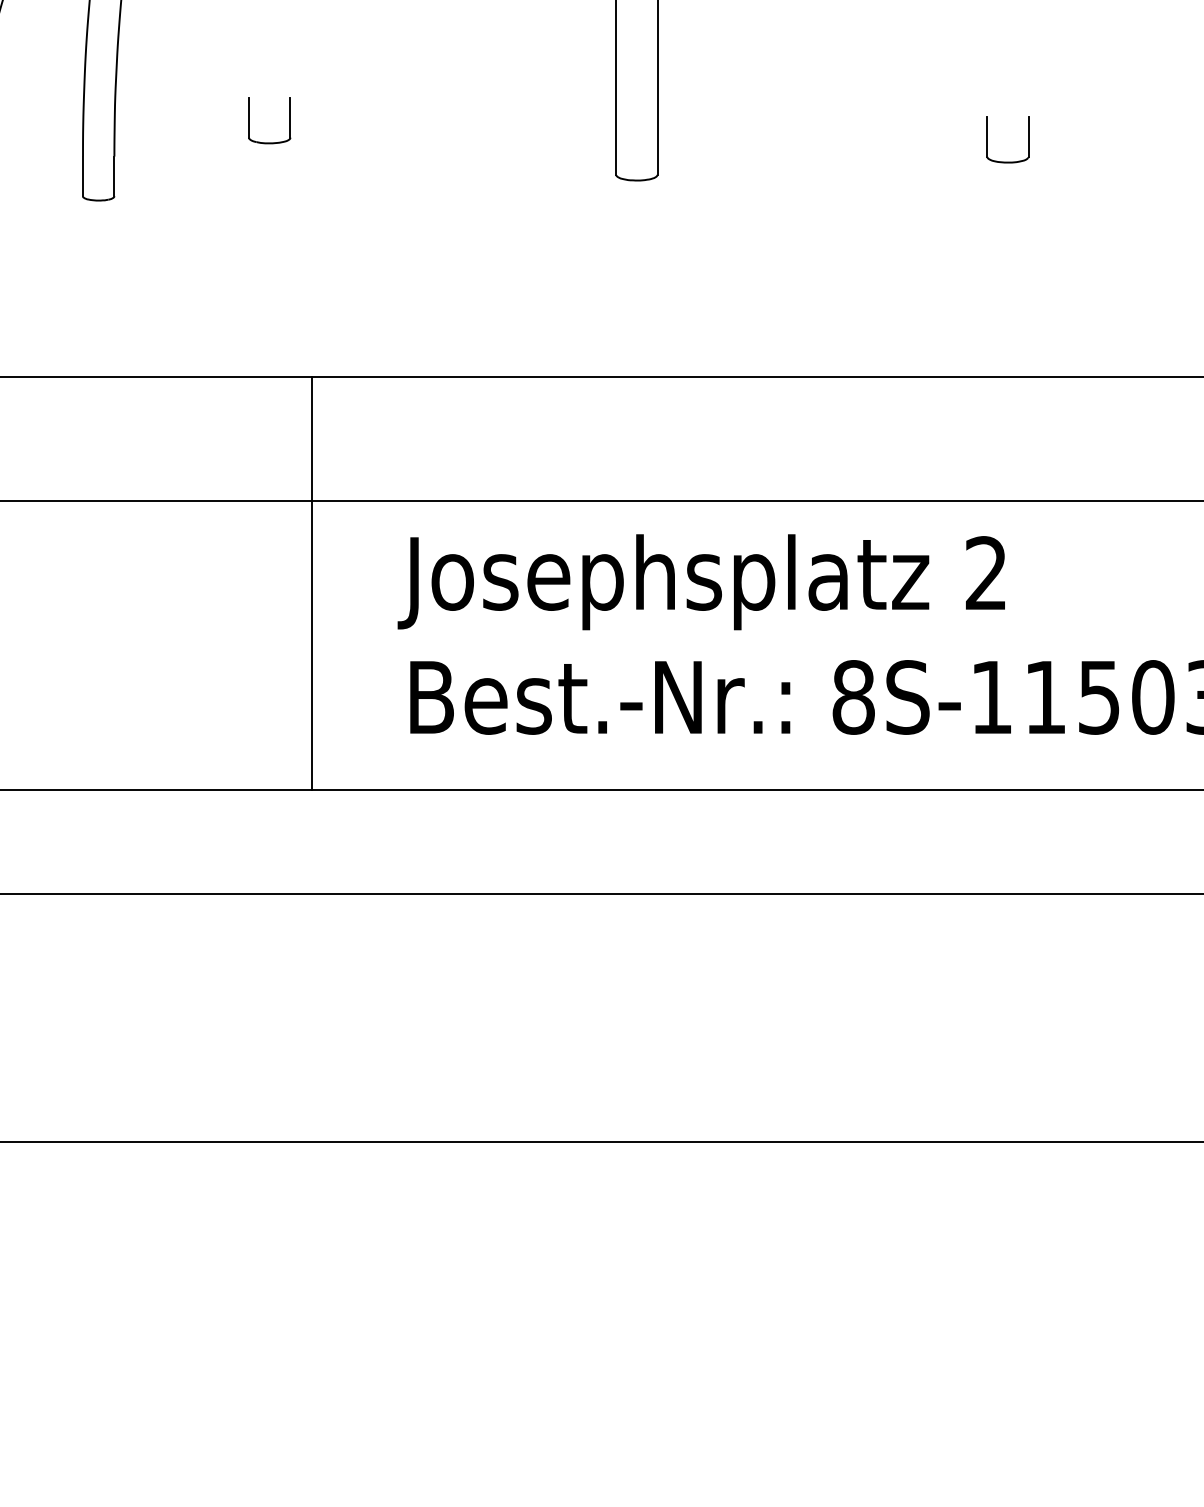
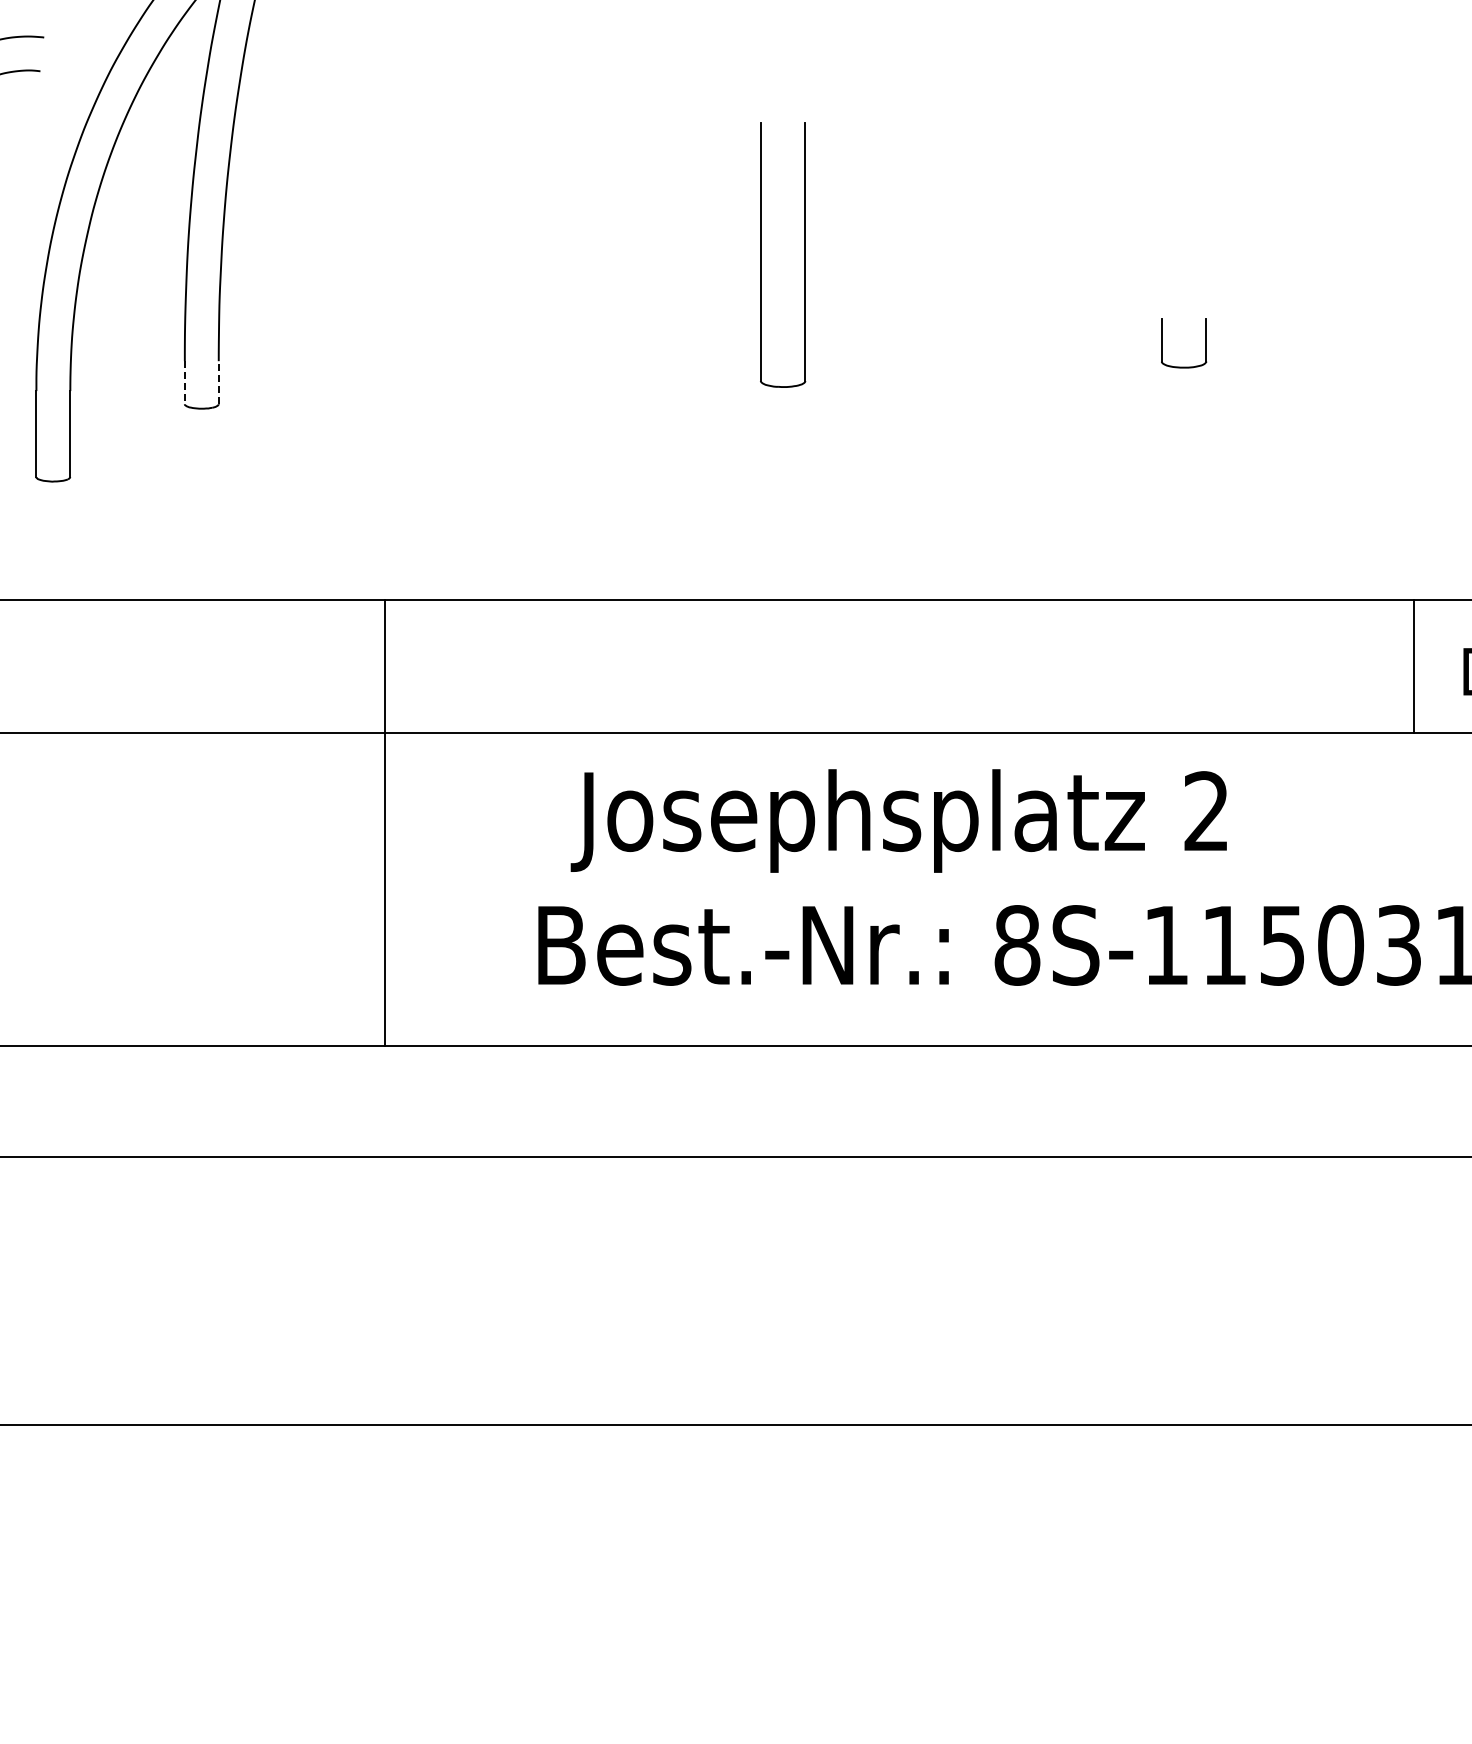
part: (249, 120) -> (364, 322), removed
line: (82, 176) -> (184, 382), solid -> dashed
line: (114, 176) -> (218, 382), solid -> dashed
text: (701, 581) -> (898, 820), moved
line: (311, 583) -> (384, 822), moved

